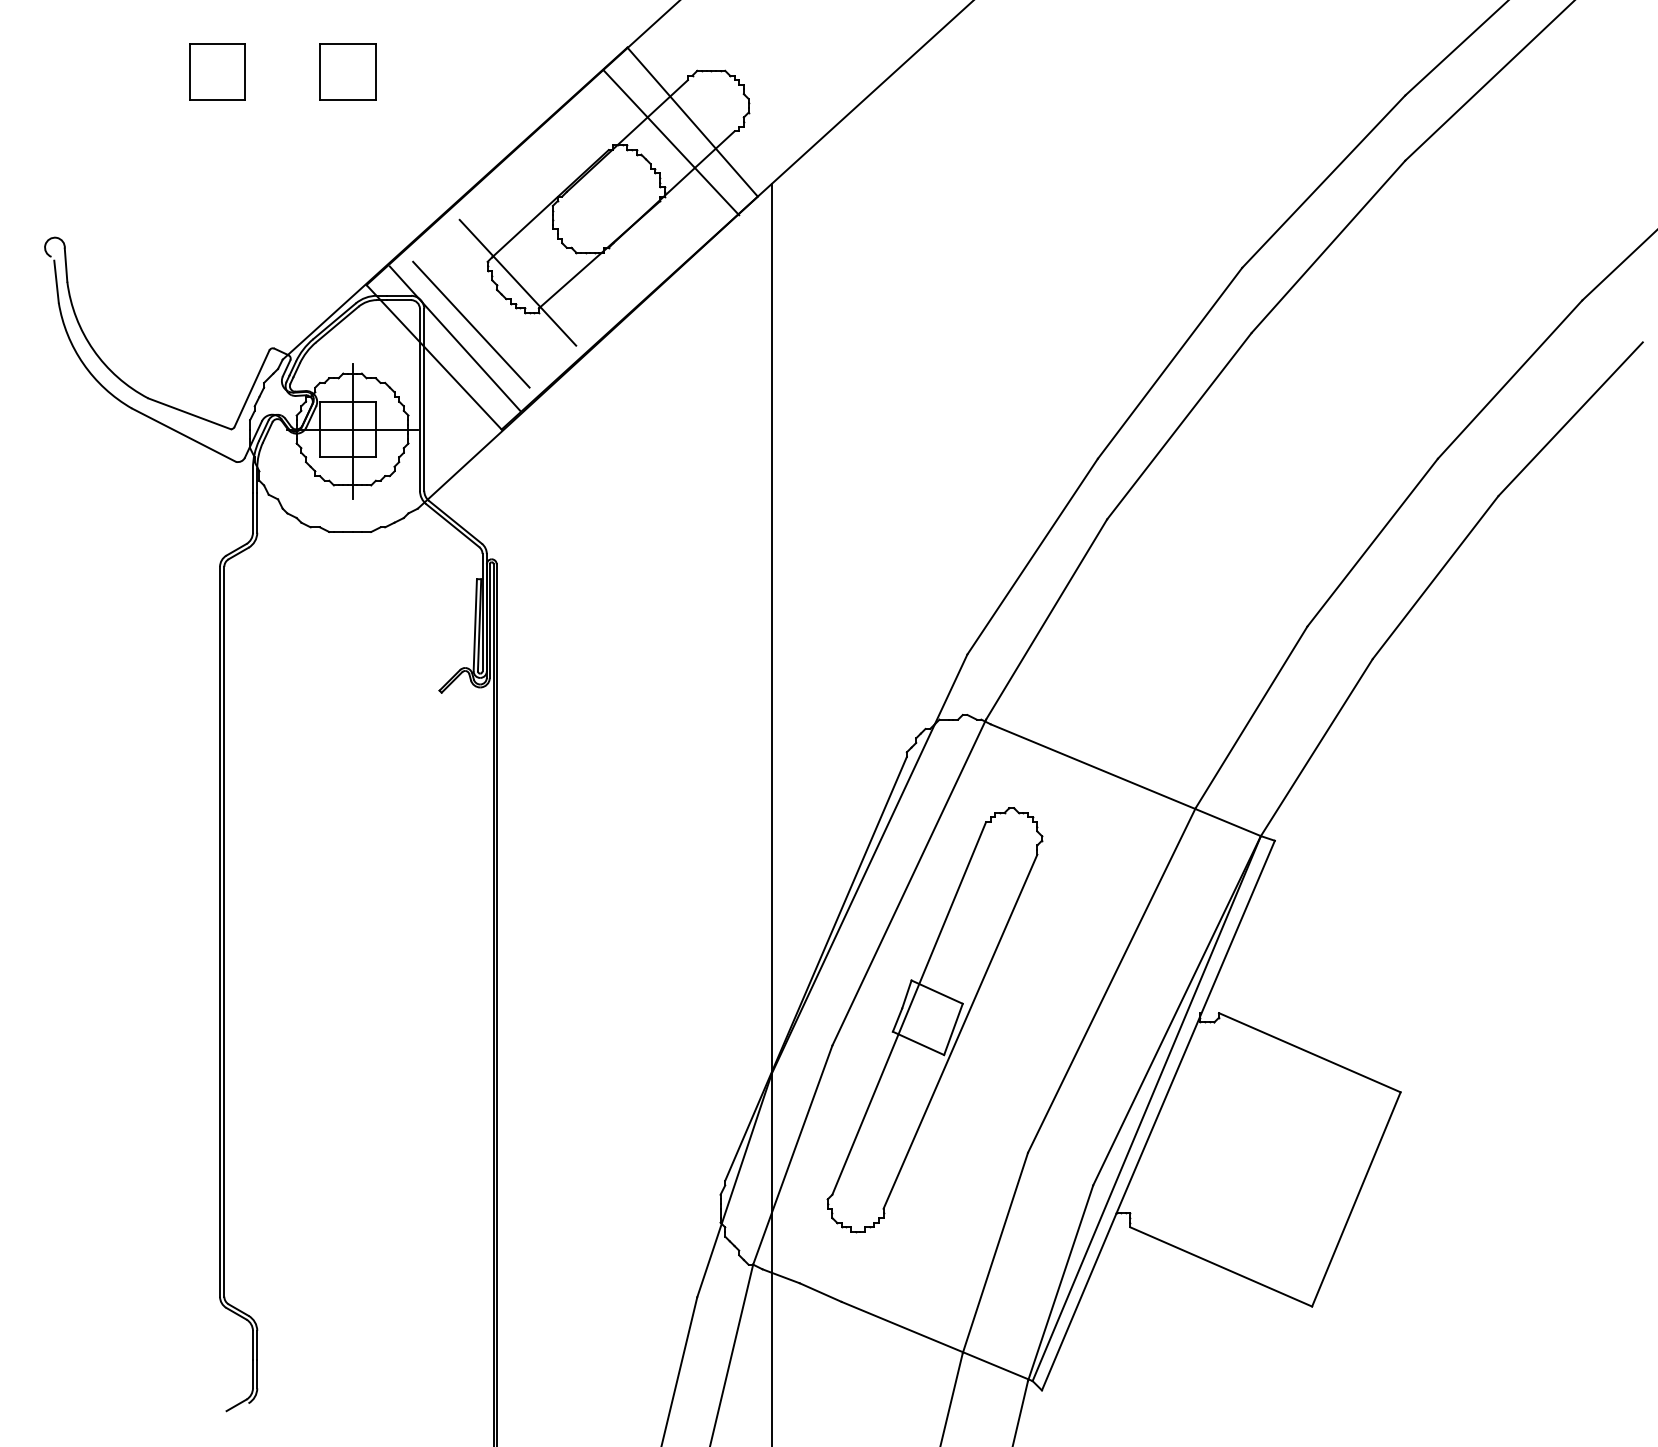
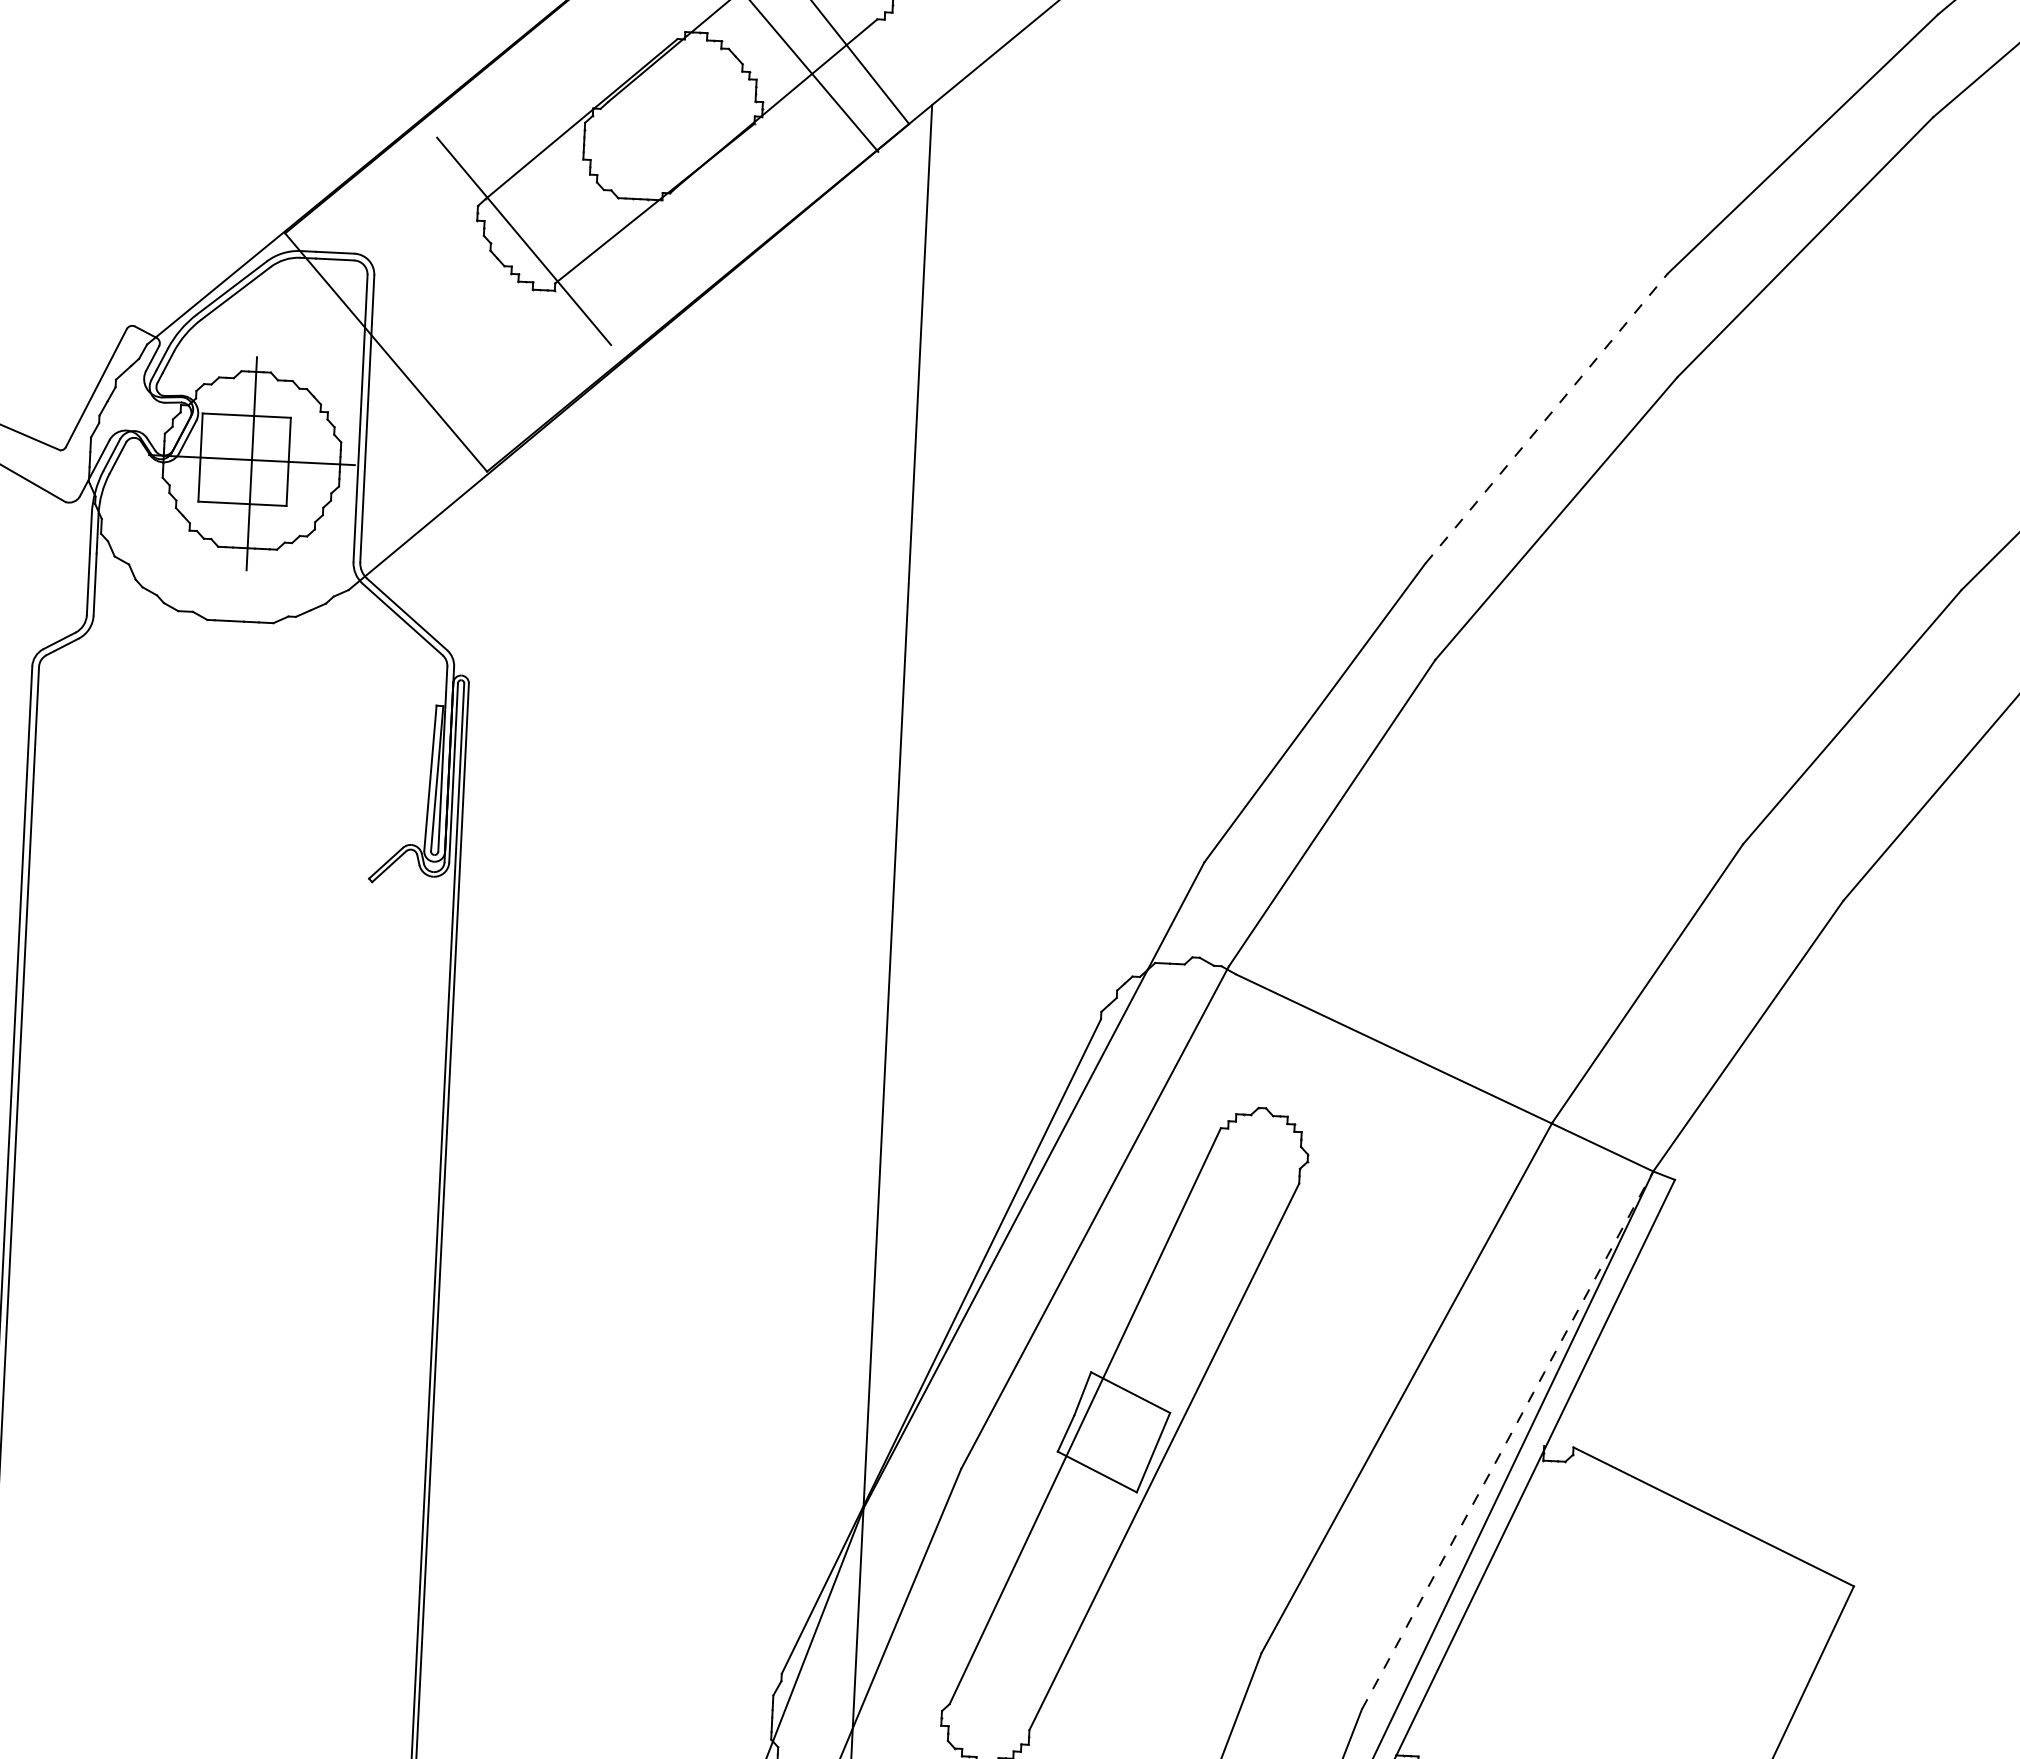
line: (471, 324) -> (447, 303), removed
line: (454, 338) -> (419, 324), removed
line: (1170, 363) -> (1547, 419), solid -> dashed
line: (1177, 1010) -> (1508, 1440), solid -> dashed

